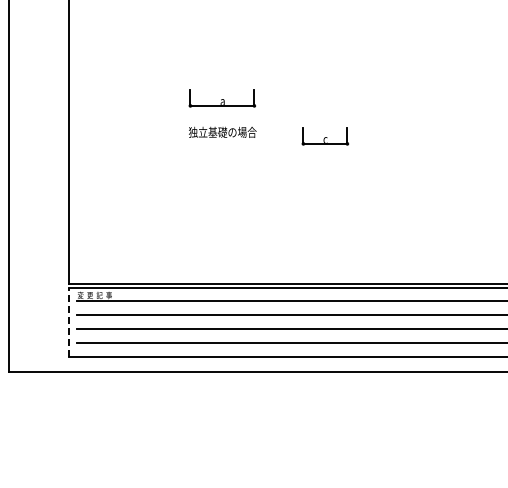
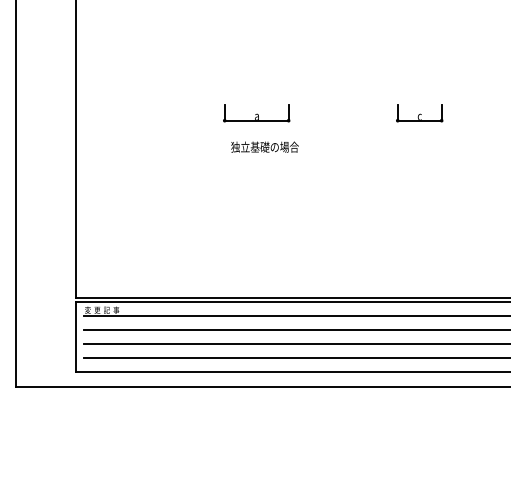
part: (222, 98) -> (256, 113), moved
text: (222, 131) -> (264, 146), moved
part: (325, 136) -> (419, 113), moved
line: (68, 322) -> (75, 337), dashed -> solid

